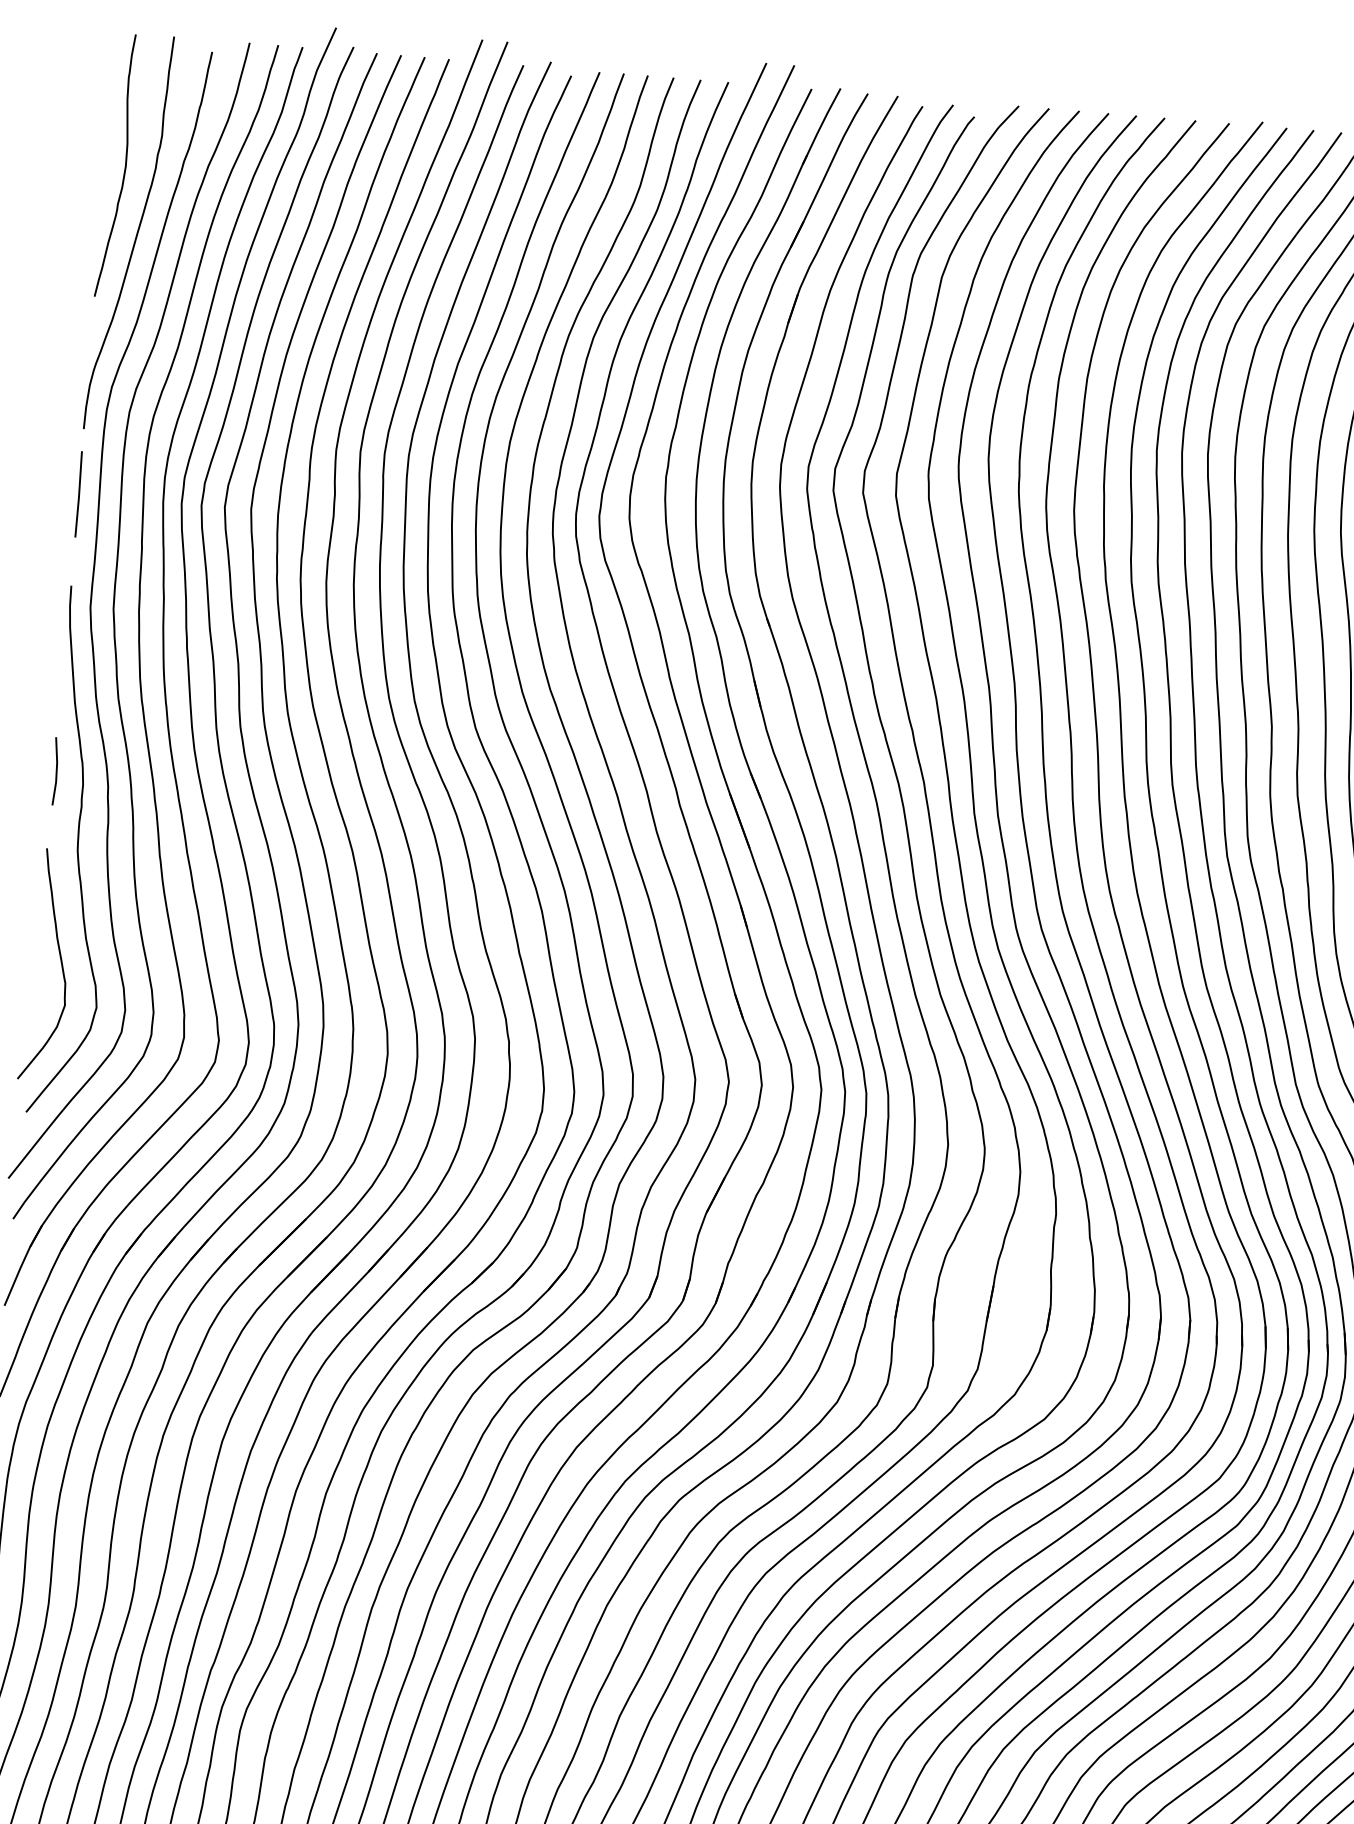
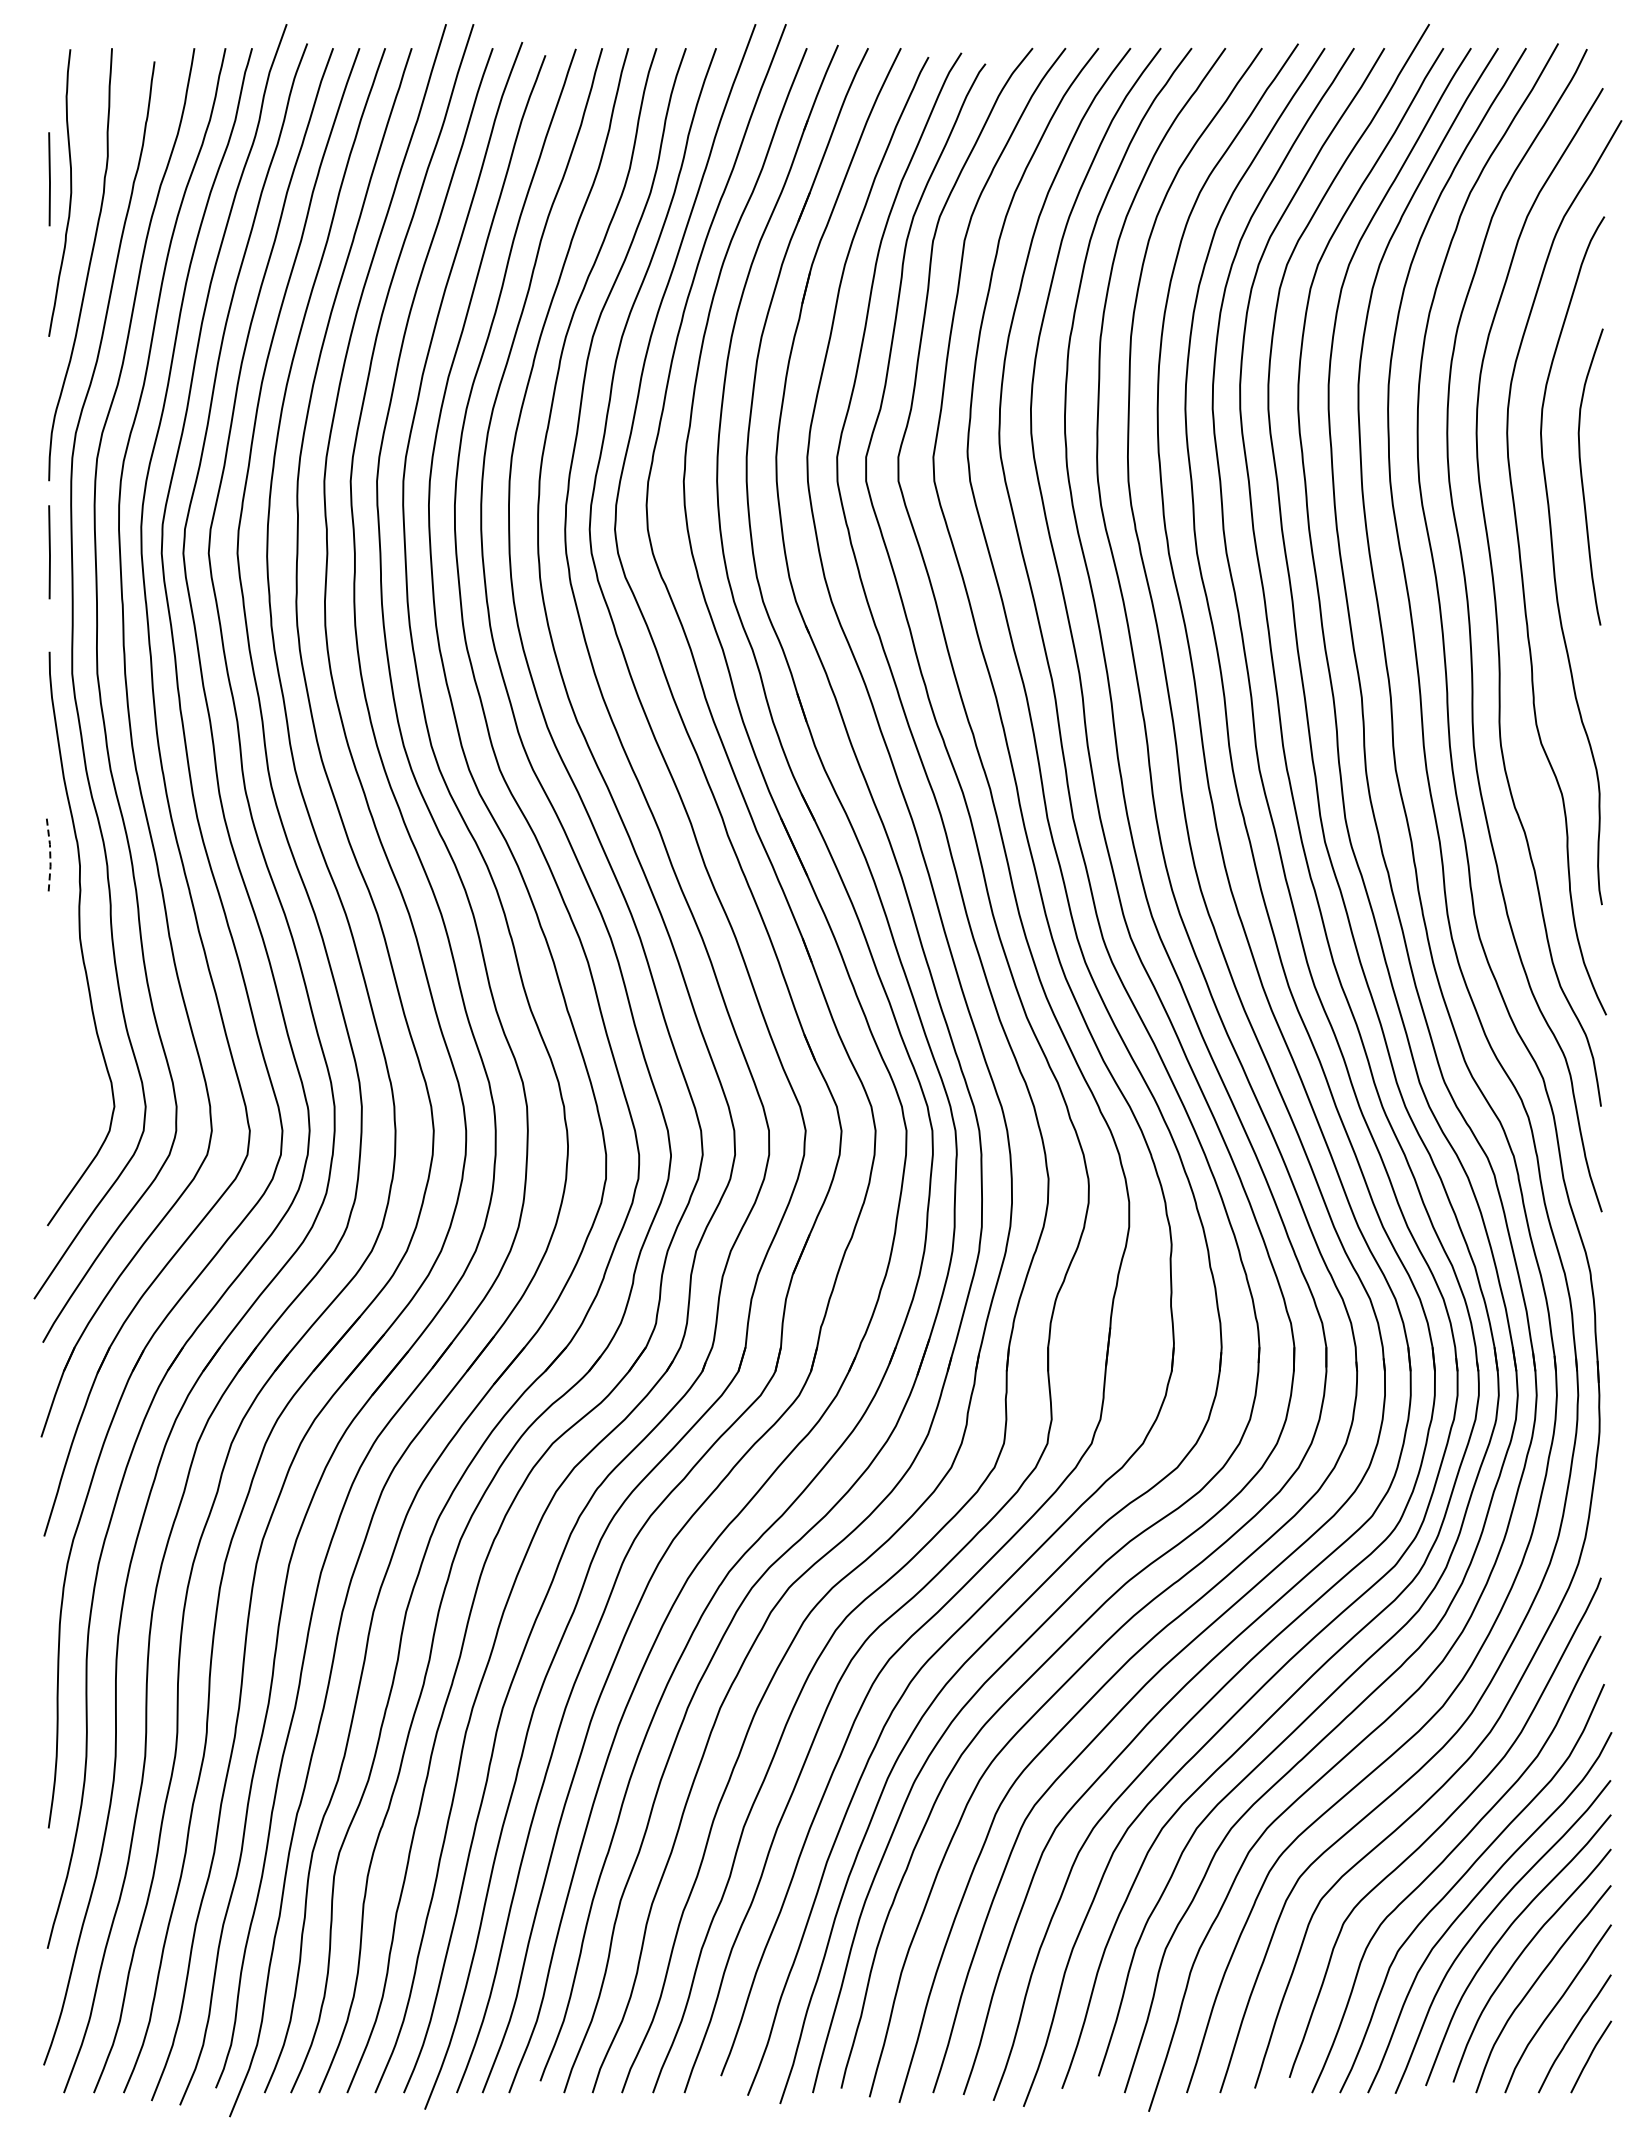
line: (106, 152) -> (49, 179), added
line: (56, 771) -> (50, 854), solid -> dashed
curve: (60, 962) -> (71, 1060), removed

